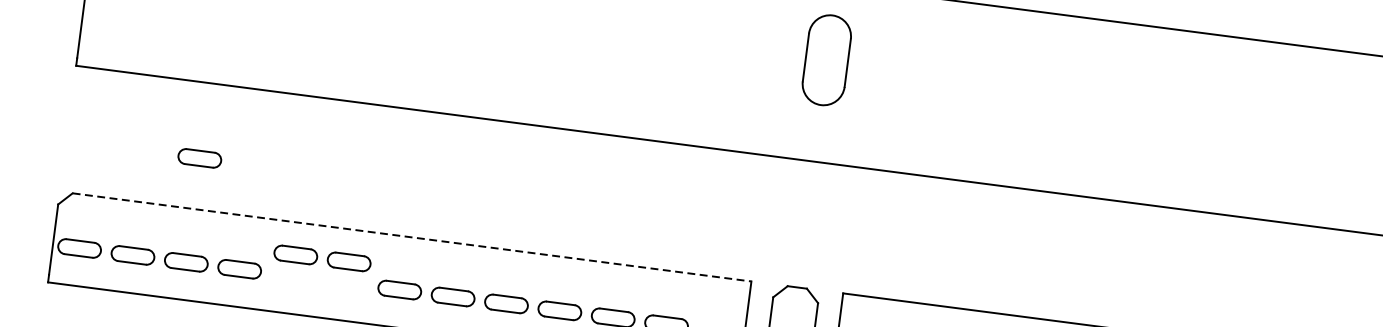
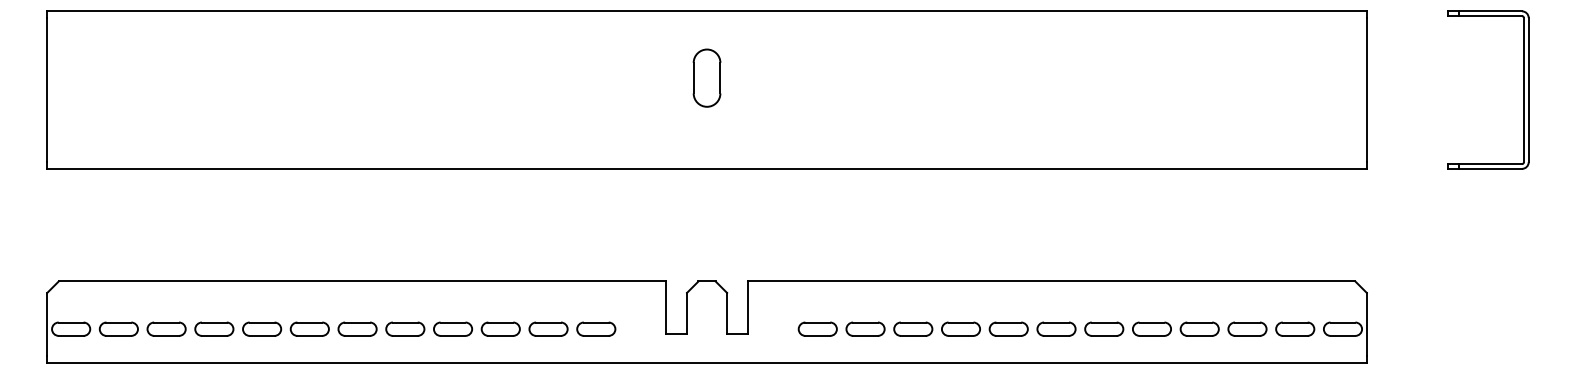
part: (826, 59) -> (706, 77), size x0.71
part: (199, 157) -> (166, 235), removed
line: (412, 237) -> (362, 281), dashed -> solid
part: (322, 257) -> (285, 328), moved

